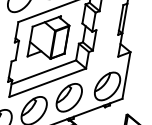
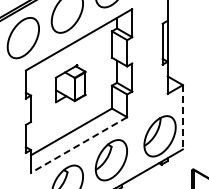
part: (49, 37) -> (70, 83), size x0.6
line: (126, 75) -> (182, 117), solid -> dashed
line: (47, 83) -> (79, 145), solid -> dashed

